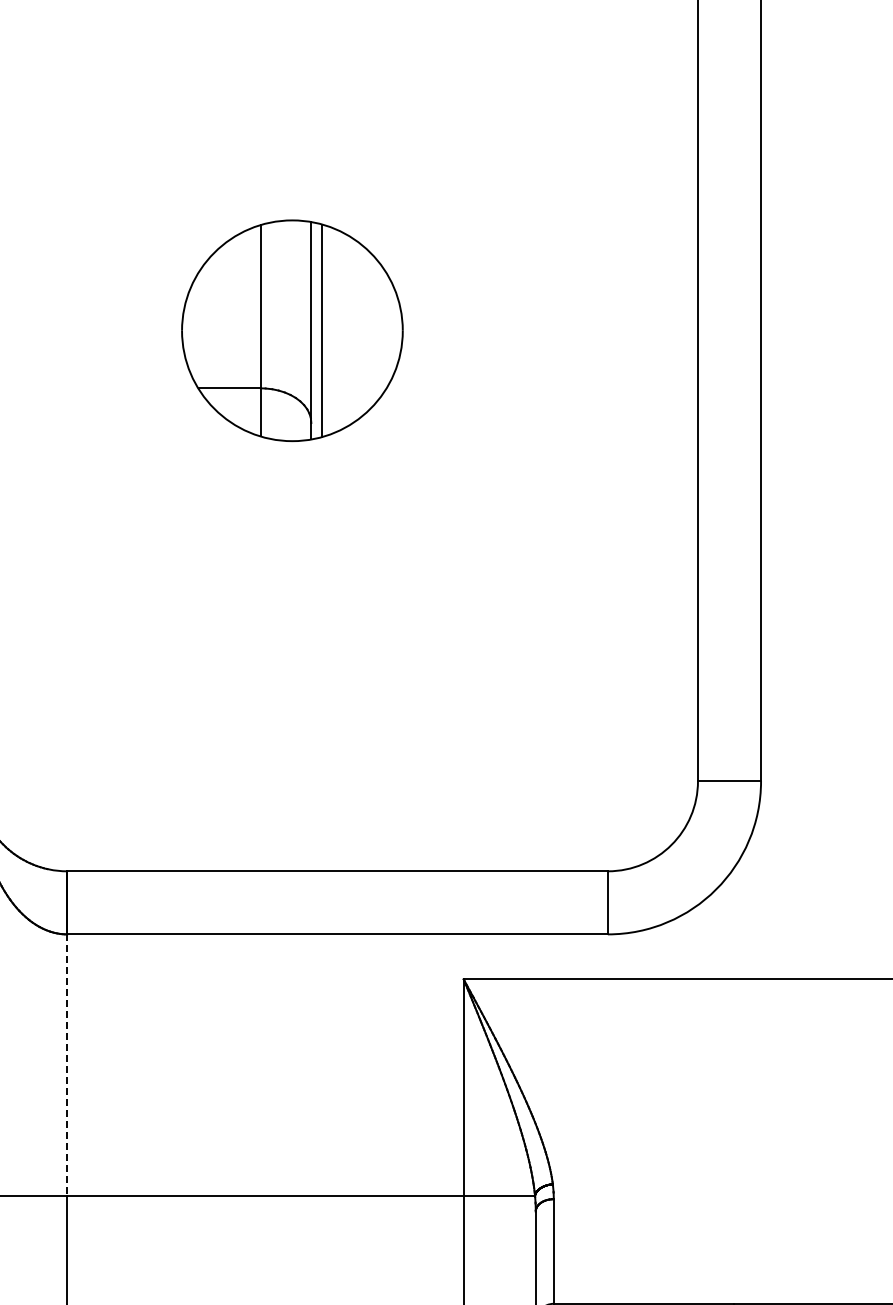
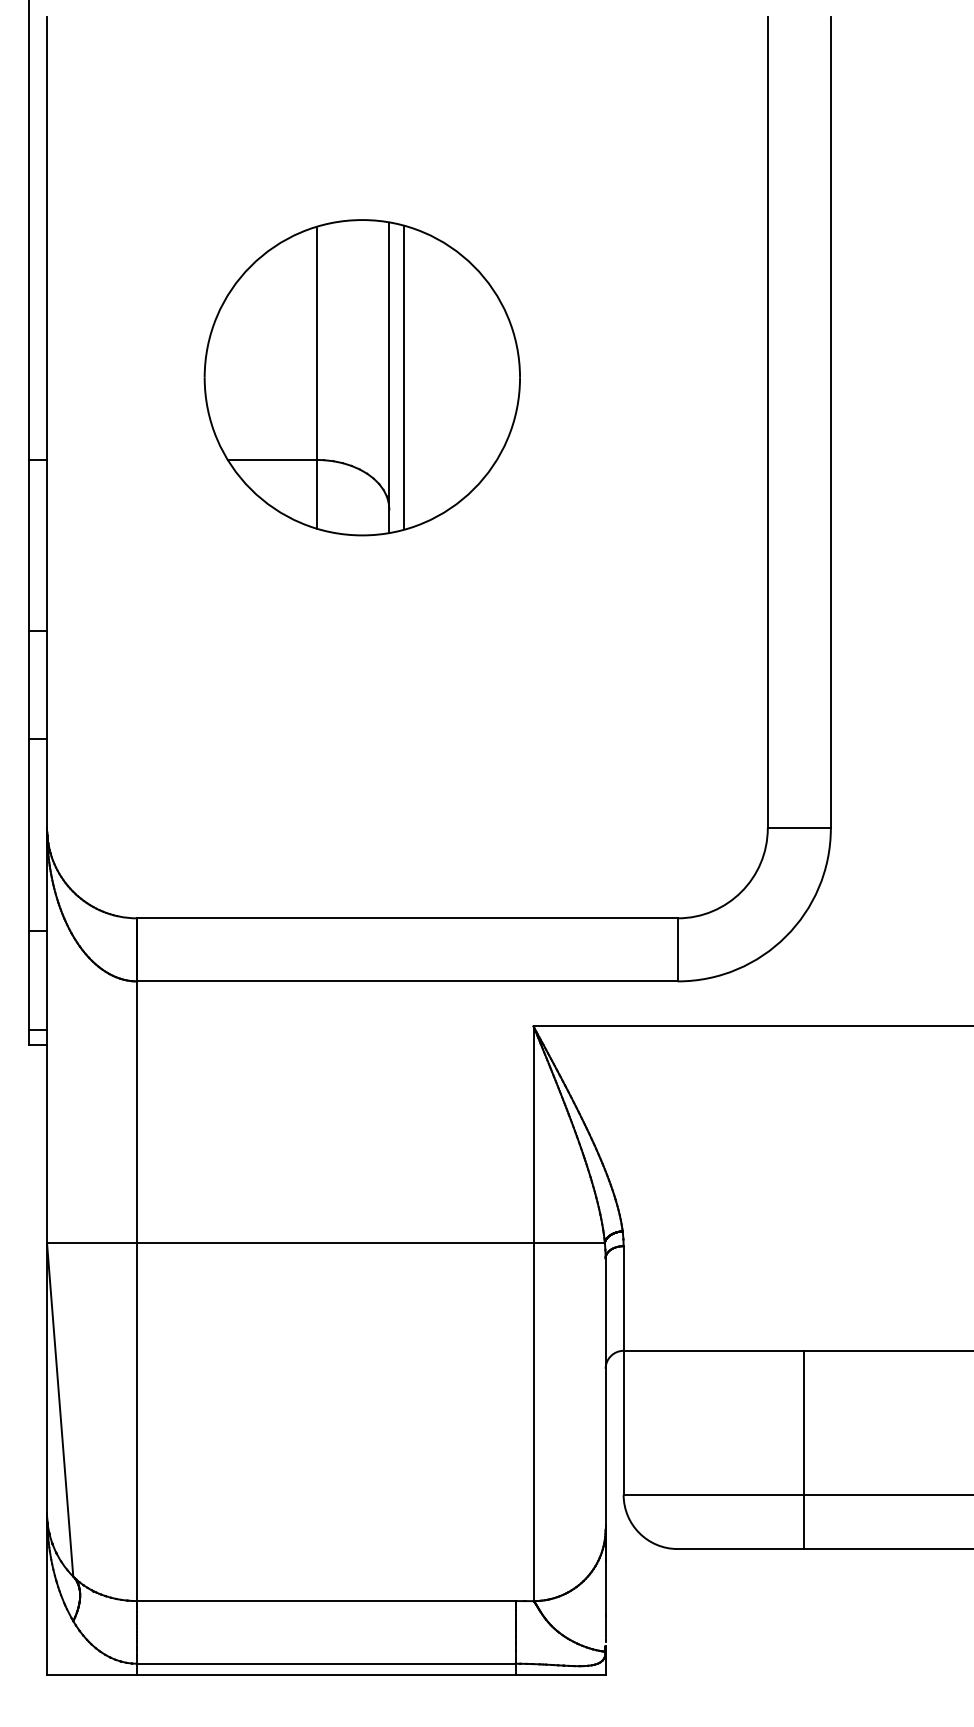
part: (291, 330) -> (361, 377), size x1.43
line: (67, 1065) -> (137, 1112), dashed -> solid

